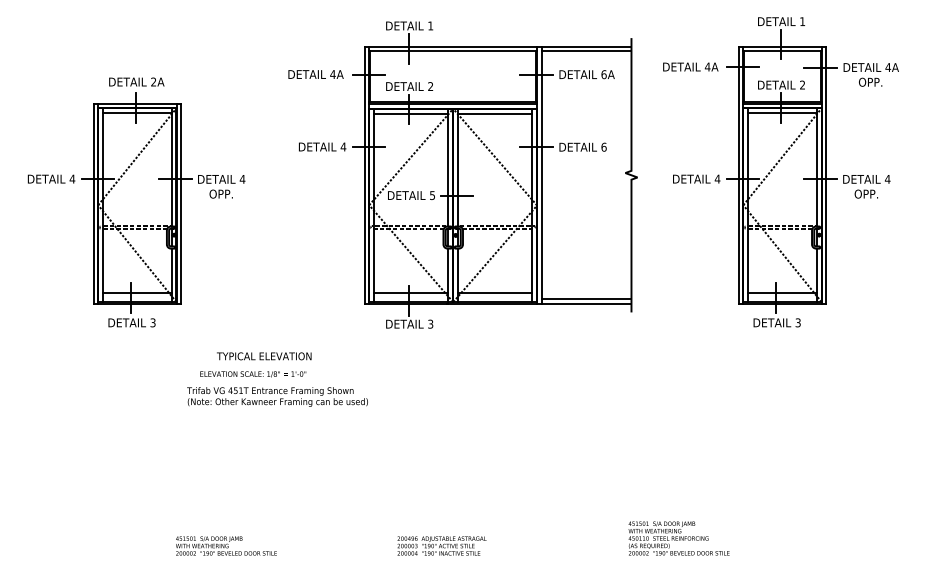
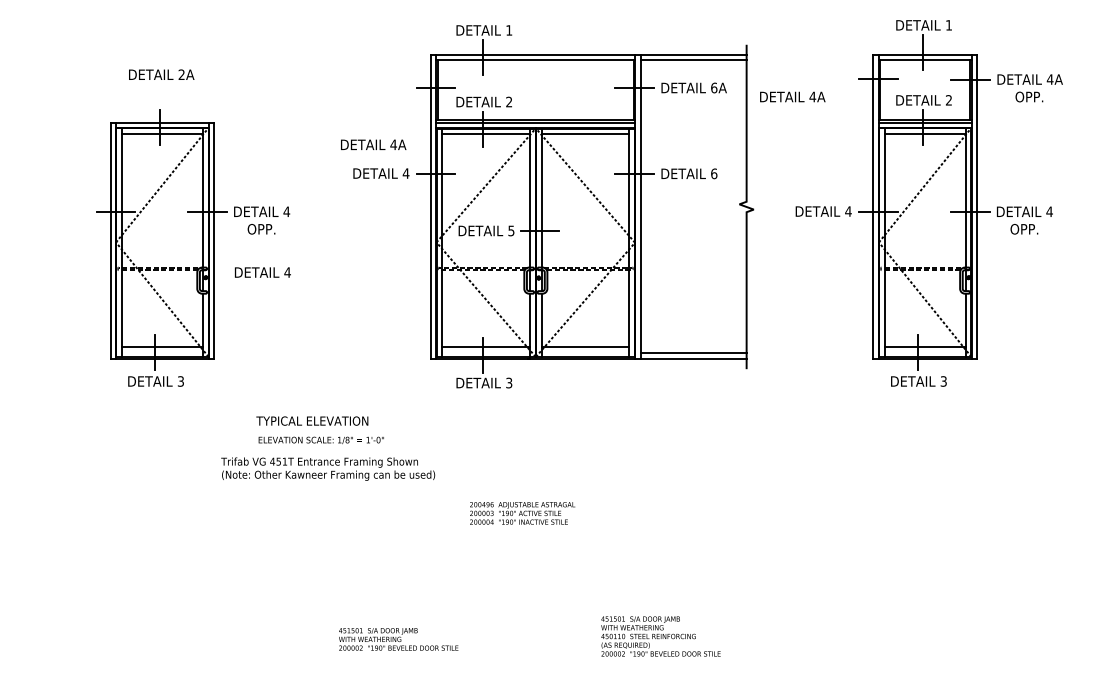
text: (690, 66) -> (792, 96), moved
text: (315, 74) -> (373, 144), moved
text: (136, 81) -> (161, 74), moved
text: (51, 179) -> (262, 272), moved
text: (252, 374) -> (320, 440), moved
text: (678, 538) -> (660, 636), moved
text: (226, 546) -> (398, 639), moved
text: (441, 546) -> (522, 513), moved

